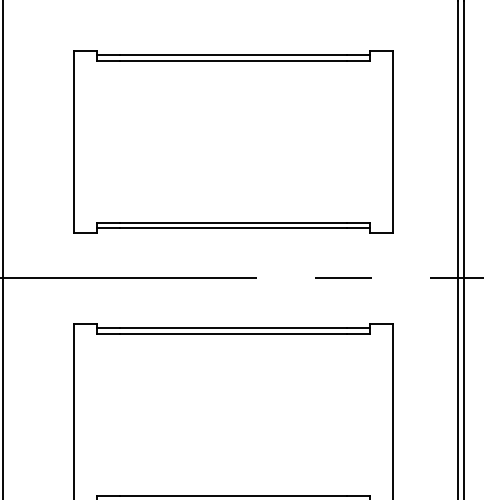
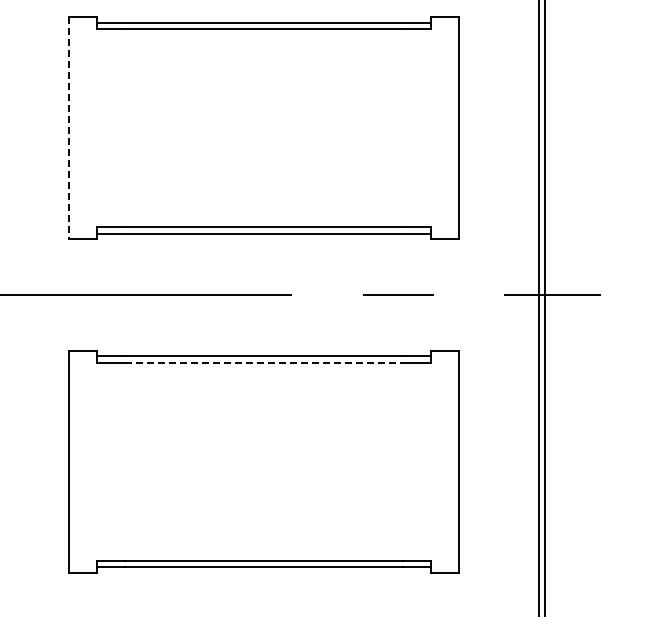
line: (74, 142) -> (69, 128), solid -> dashed
line: (234, 333) -> (264, 362), solid -> dashed

